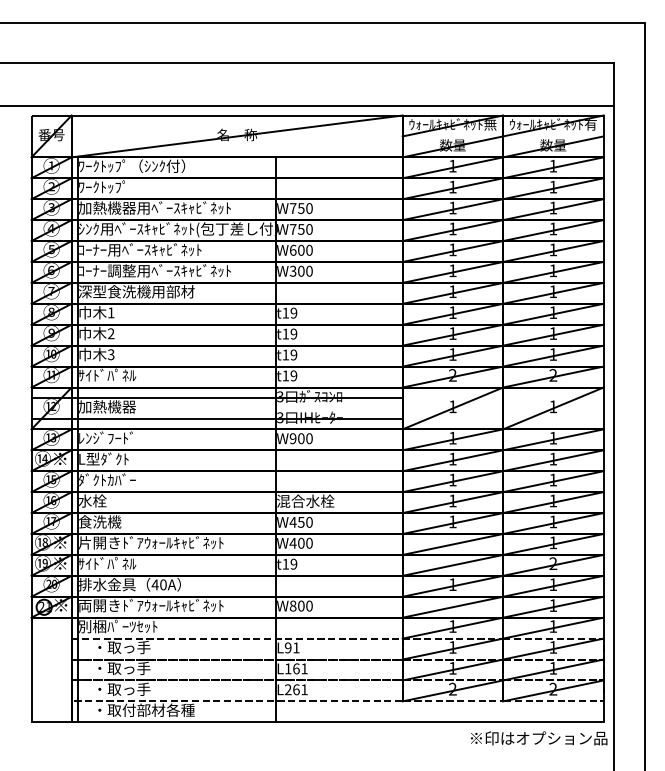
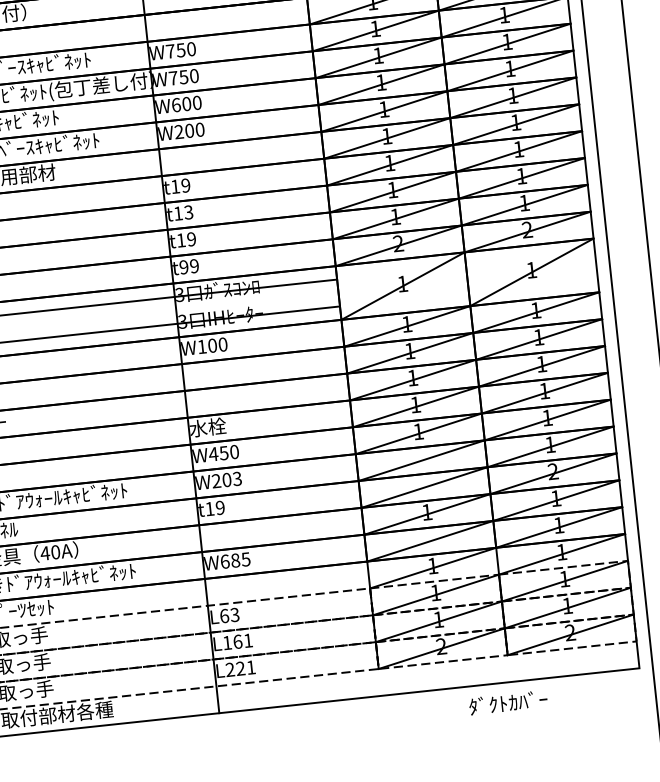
text: (292, 271) -> (178, 132), W300 -> W200
text: (293, 334) -> (188, 213), t19 -> t13
text: (285, 375) -> (183, 266), t19 -> t99
text: (292, 438) -> (201, 346), W900 -> W100
text: (305, 500) -> (226, 424), 混合水栓 -> 水栓
text: (300, 542) -> (225, 479), W400 -> W203
text: (300, 605) -> (234, 559), W800 -> W685
text: (291, 647) -> (228, 615), L91 -> L63
text: (296, 689) -> (240, 668), L261 -> L221
text: (538, 738) -> (558, 698), ※印はオプション品 -> ﾀﾞｸﾄｶﾊﾞｰ

